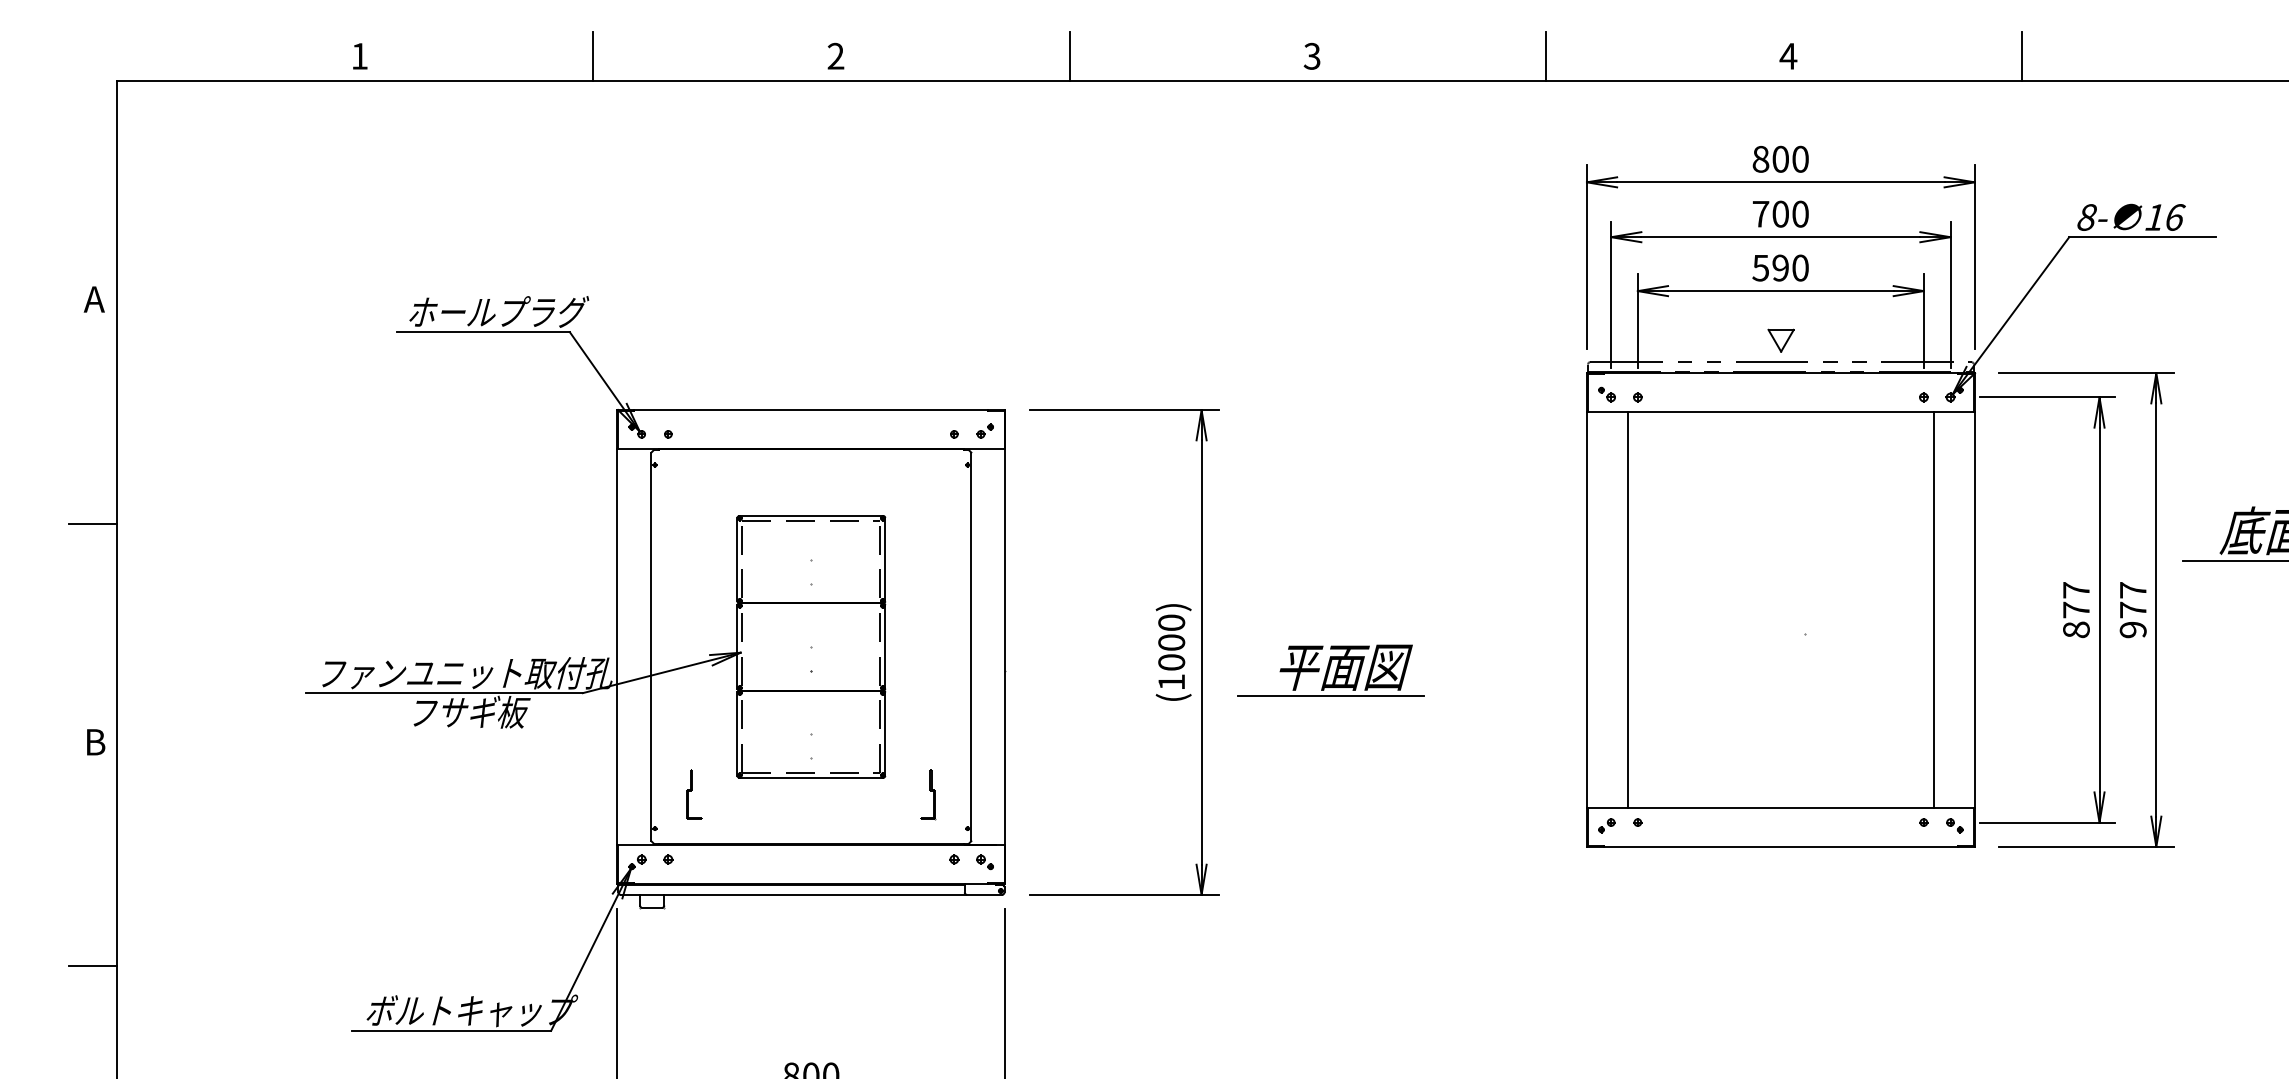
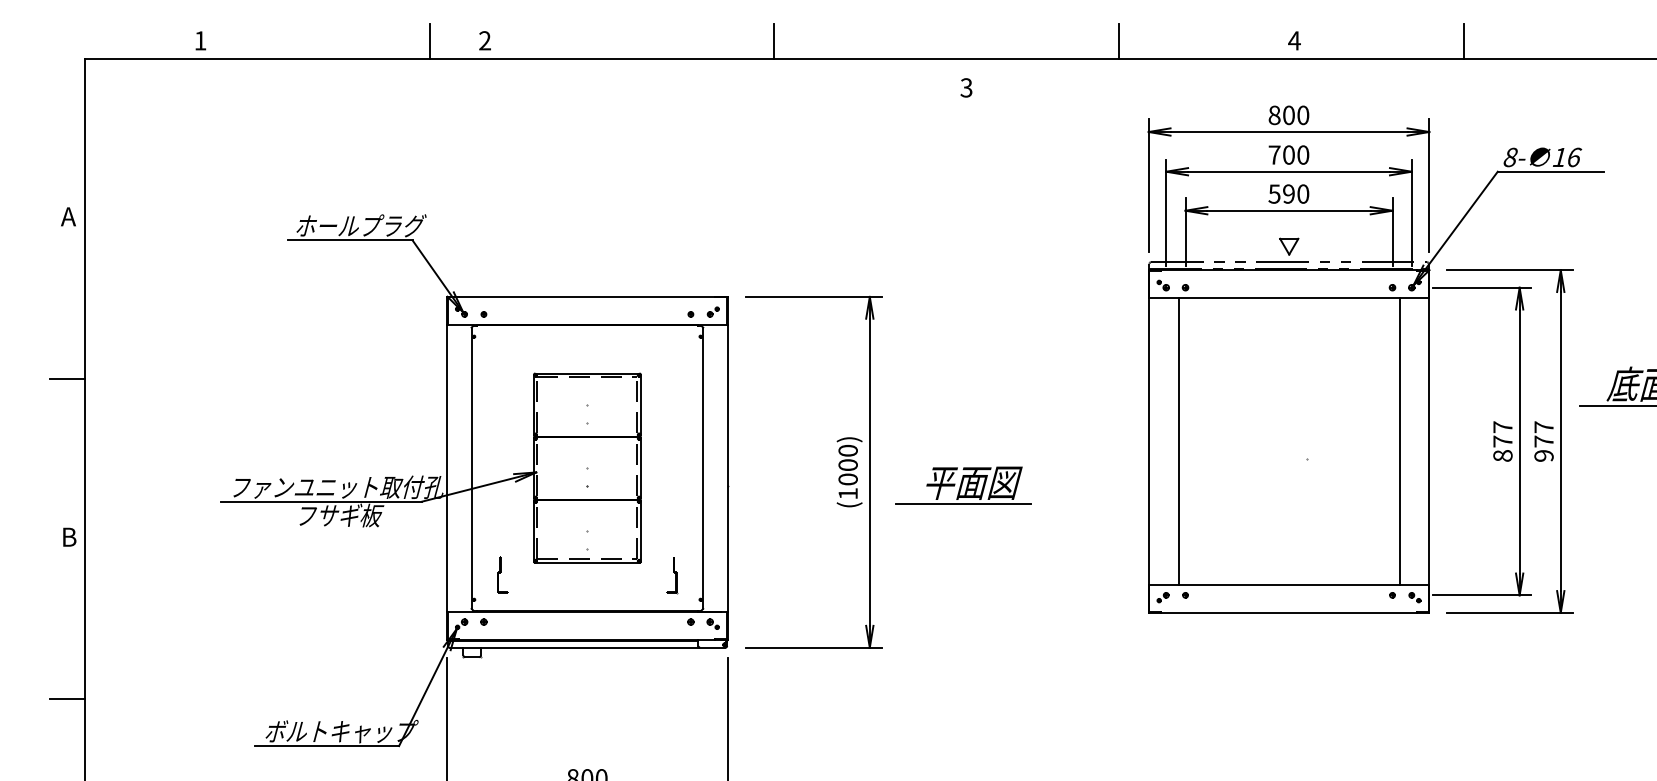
text: (835, 55) -> (484, 40), moved
text: (1311, 55) -> (966, 87), moved
text: (360, 56) -> (201, 40), moved

